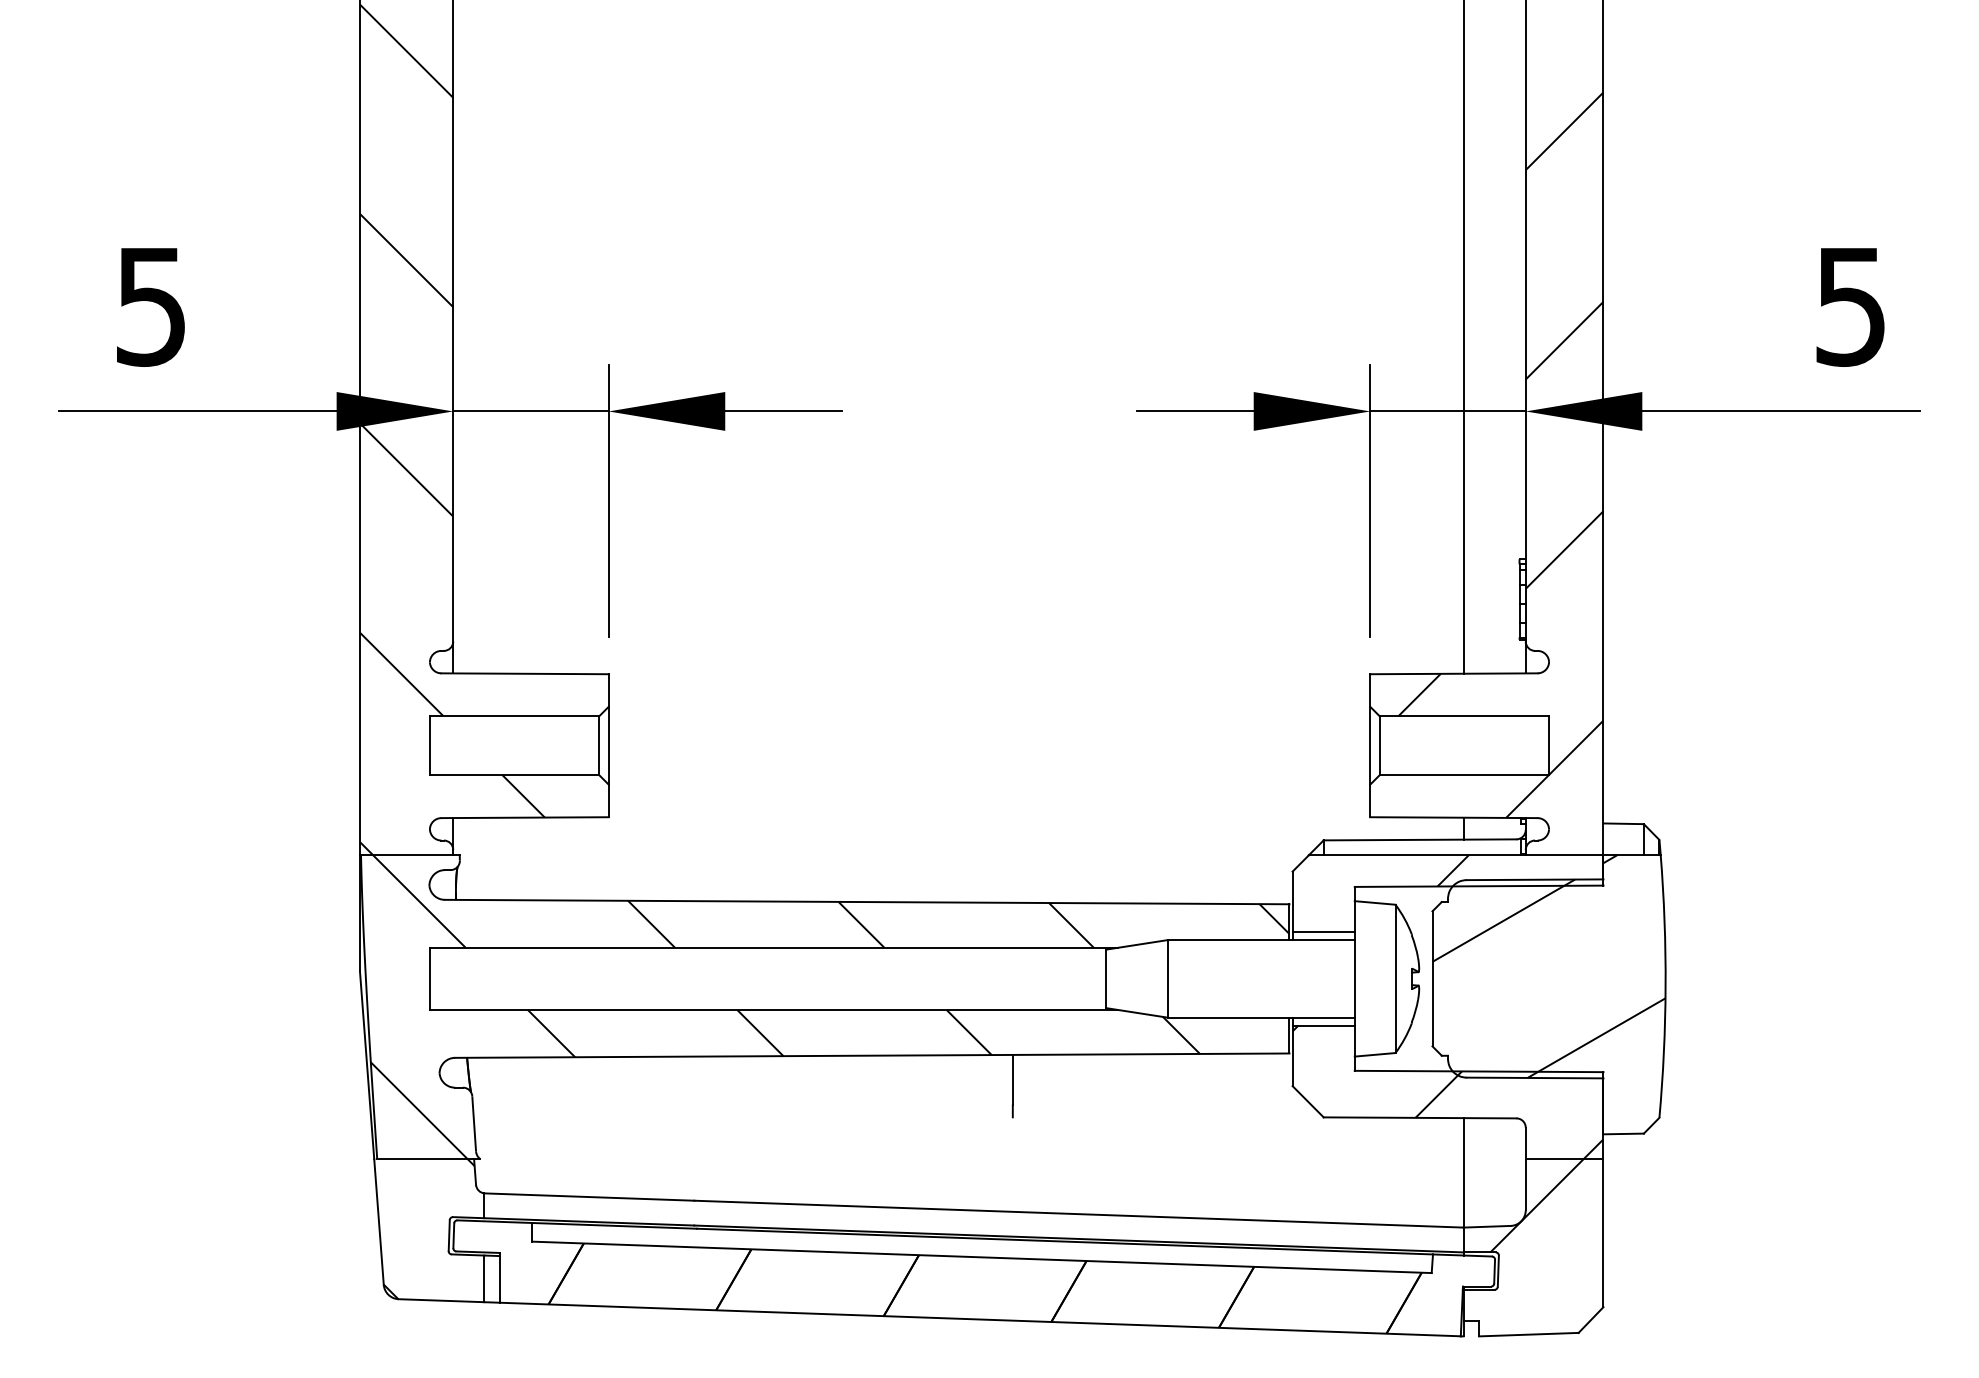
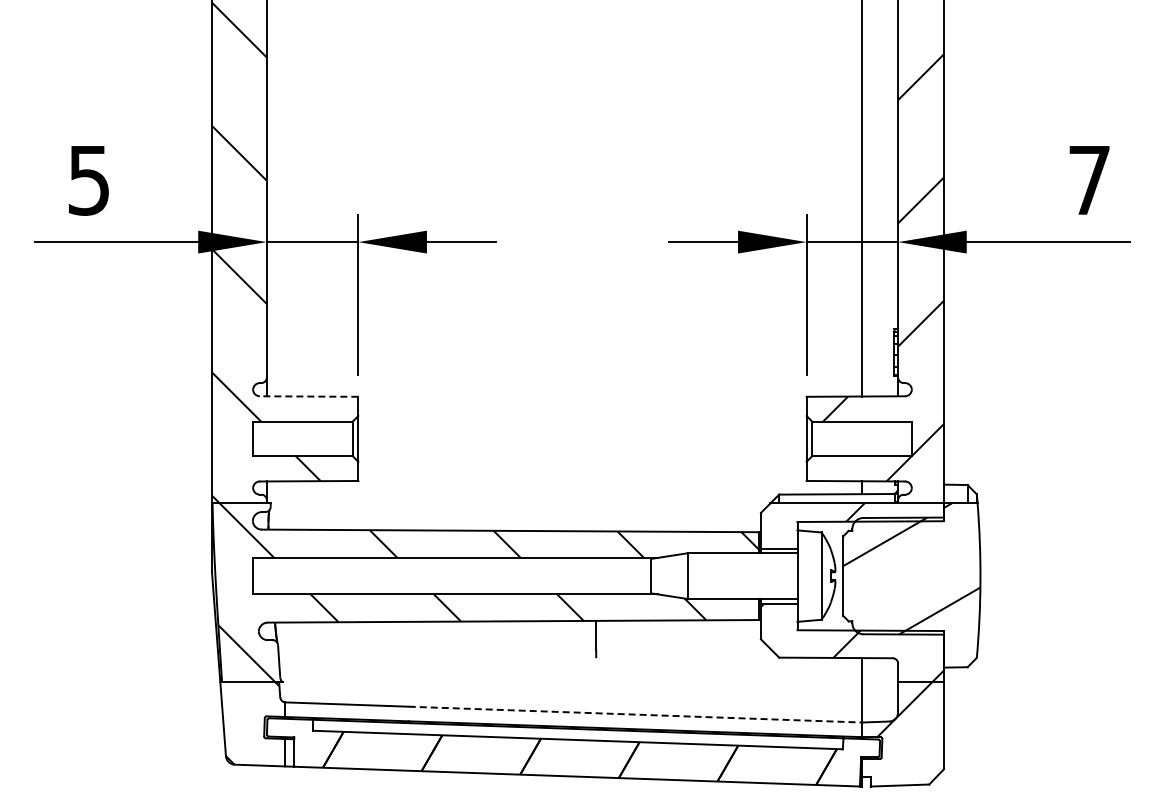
text: (1850, 306) -> (1089, 180), 5 -> 7
line: (524, 673) -> (308, 396), solid -> dashed
line: (1079, 1213) -> (635, 714), solid -> dashed

